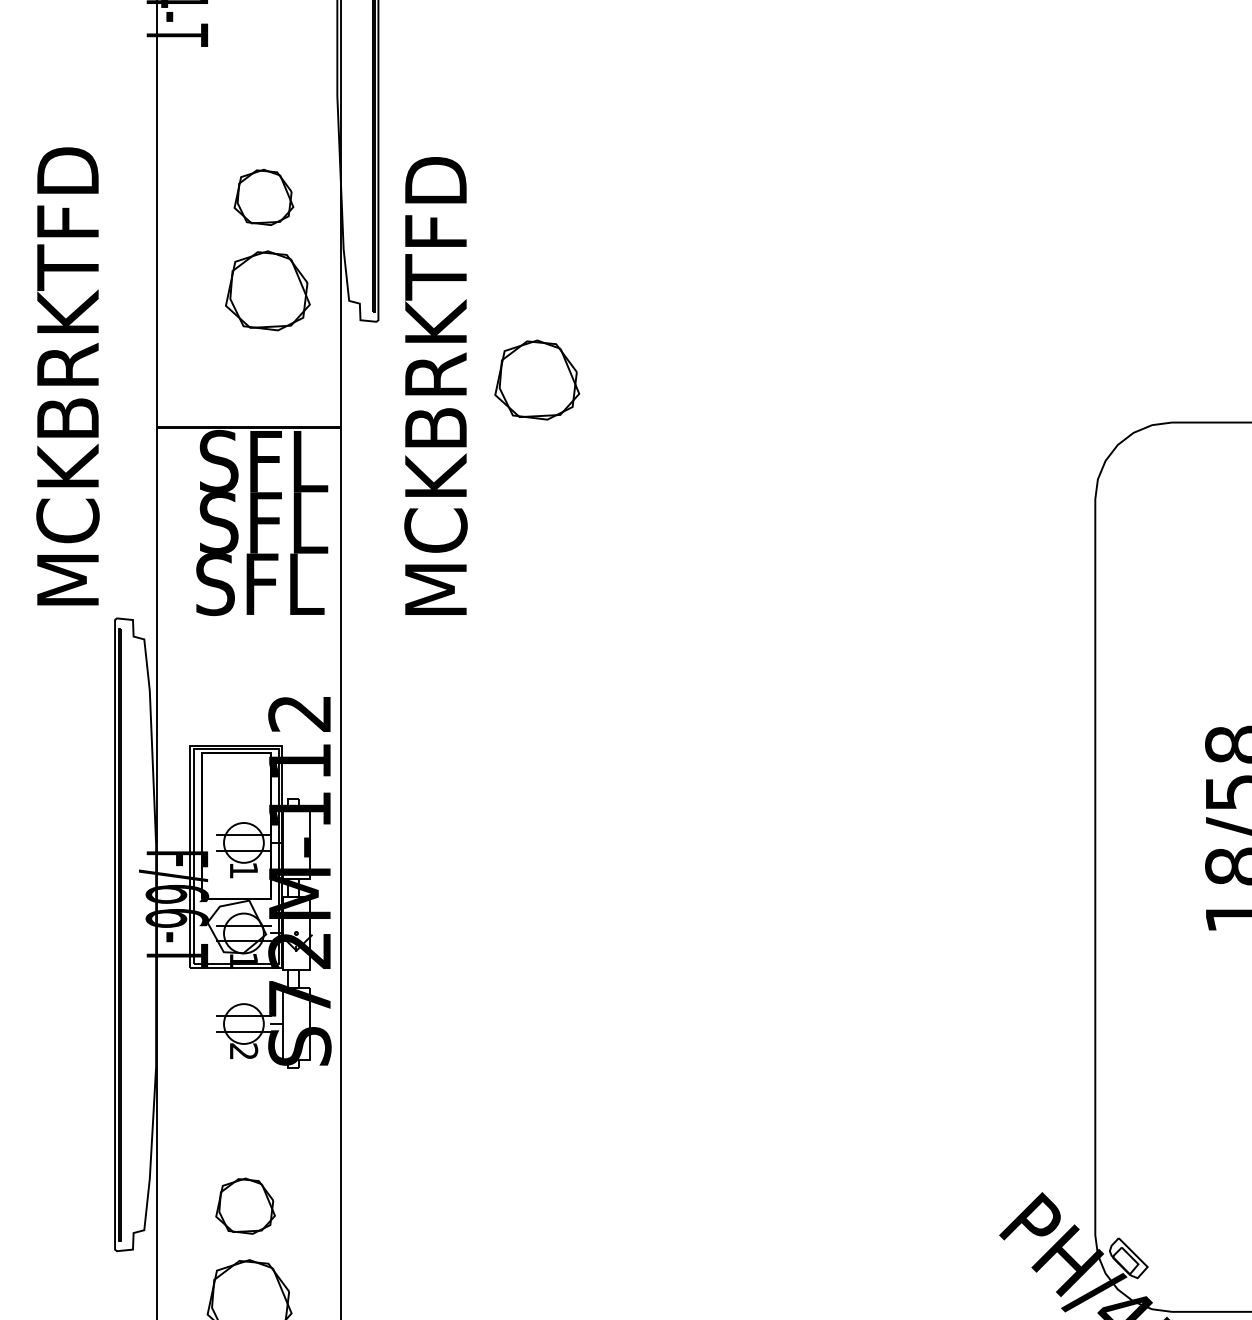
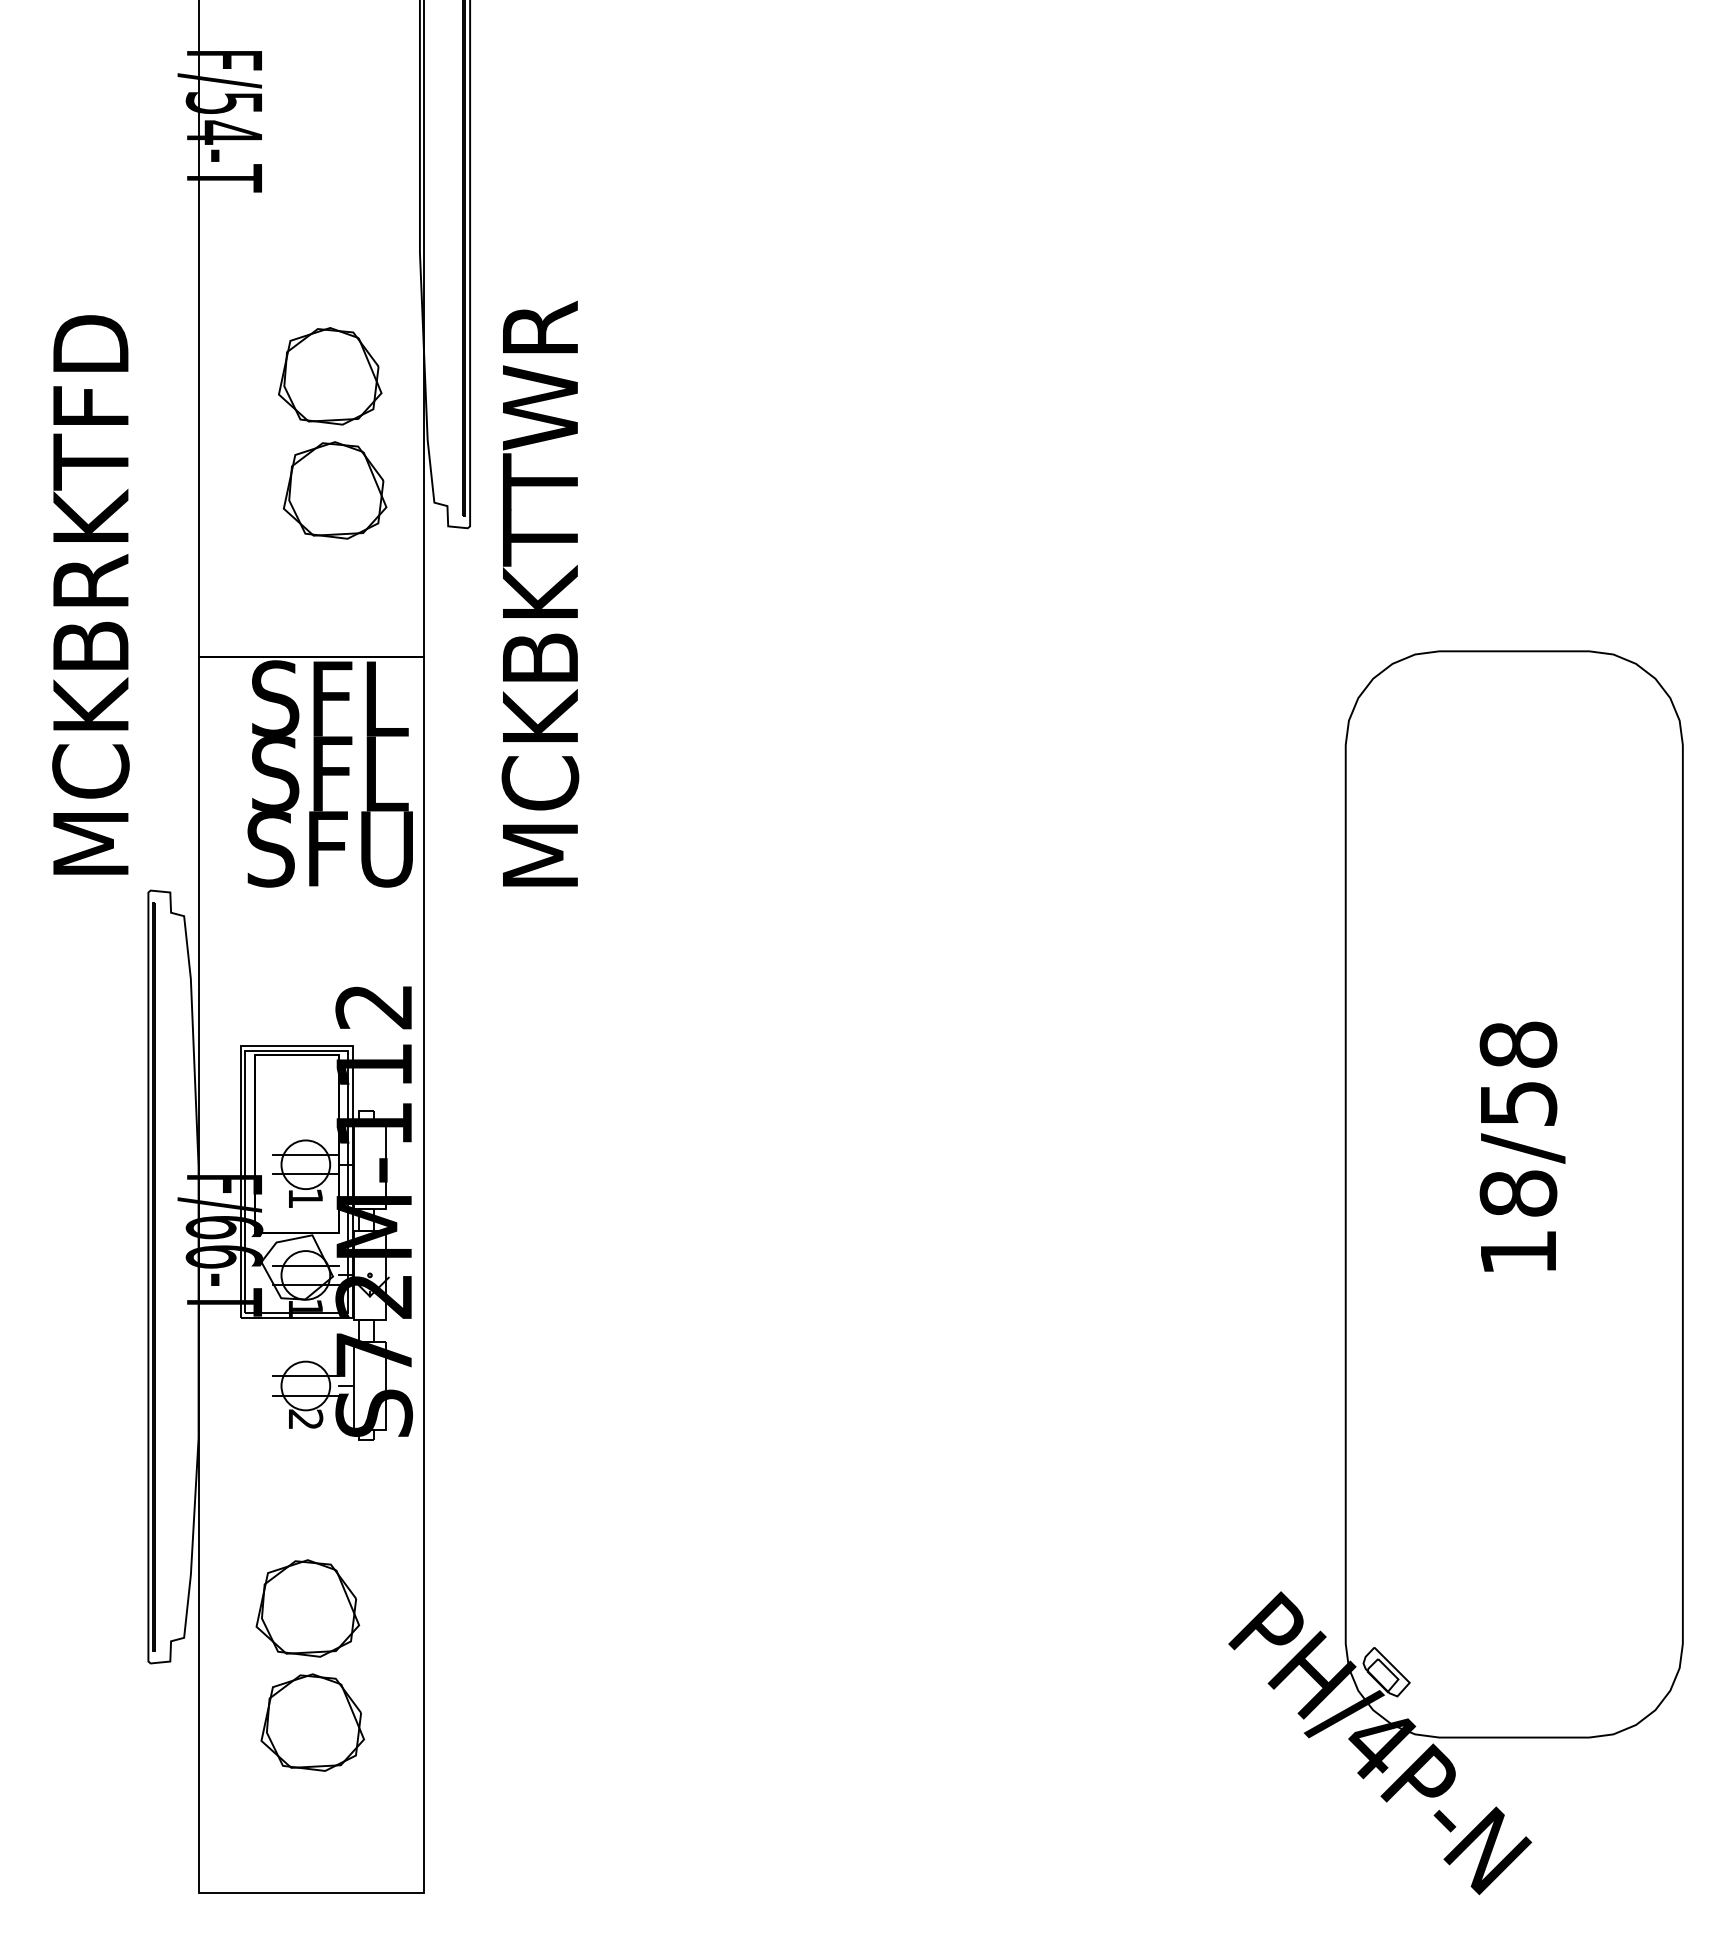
part: (264, 197) -> (330, 376), size x1.43
text: (436, 261) -> (540, 454), MCKBRKTFD -> MCKBKTTWR
part: (537, 380) -> (664, 599), removed
text: (309, 584) -> (386, 849), SFL -> SFU
part: (245, 1206) -> (307, 1608), size x1.43

